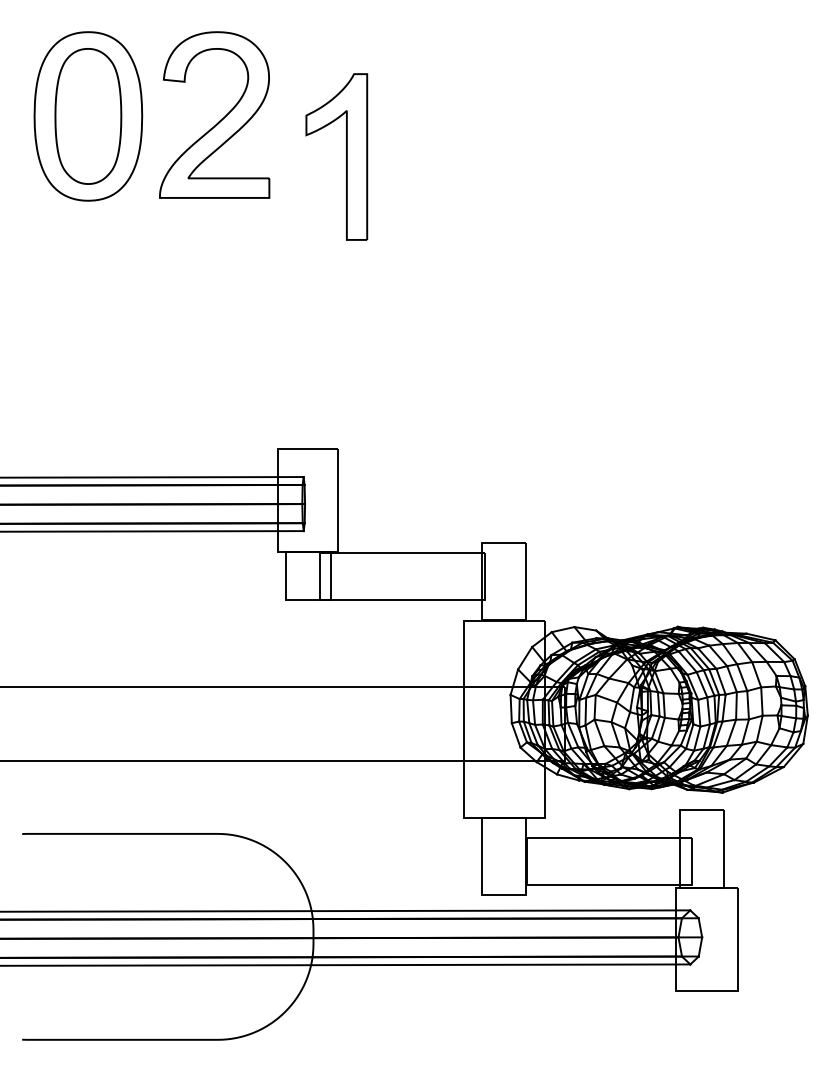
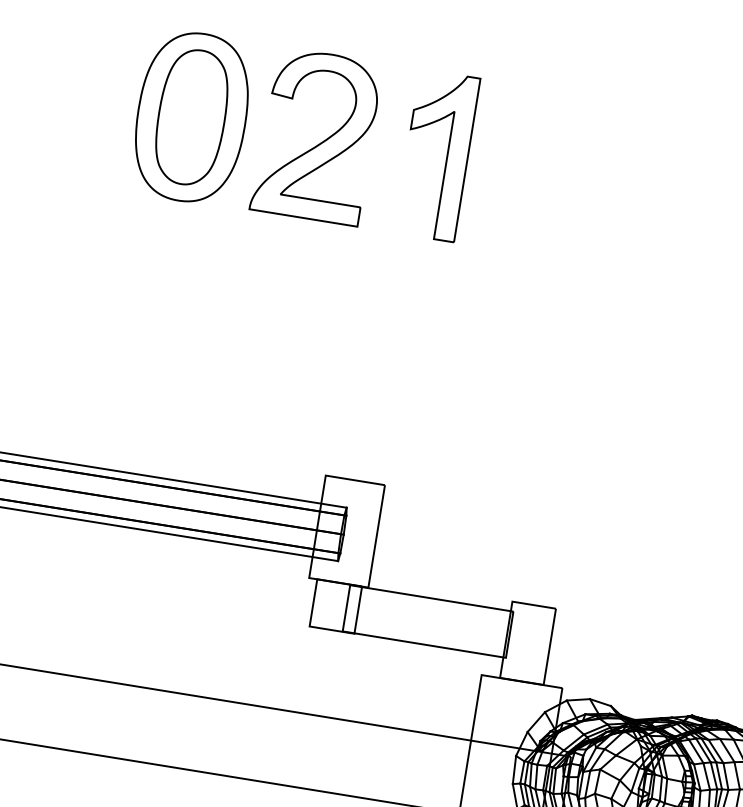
part: (346, 156) -> (446, 156), moved

